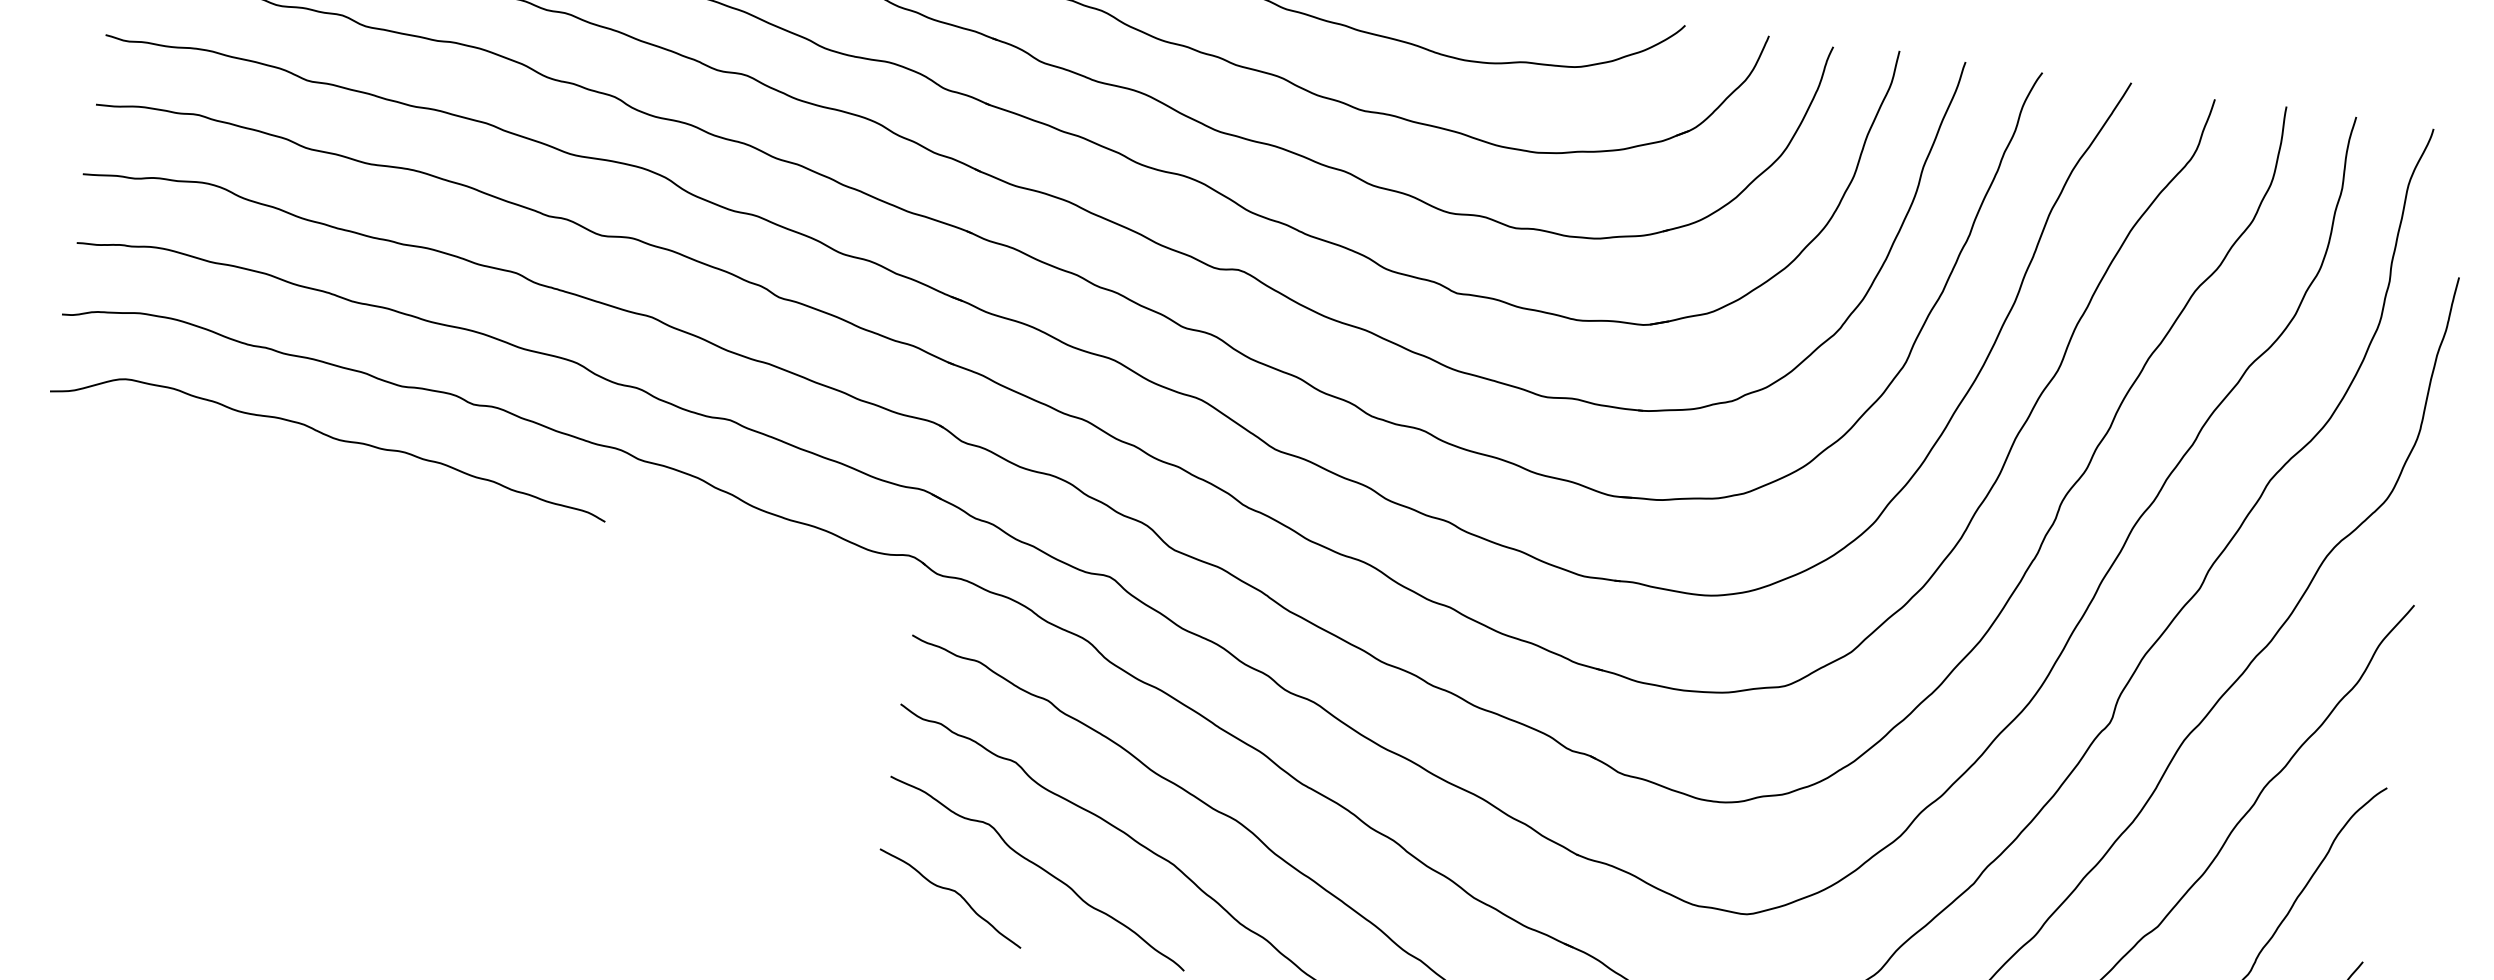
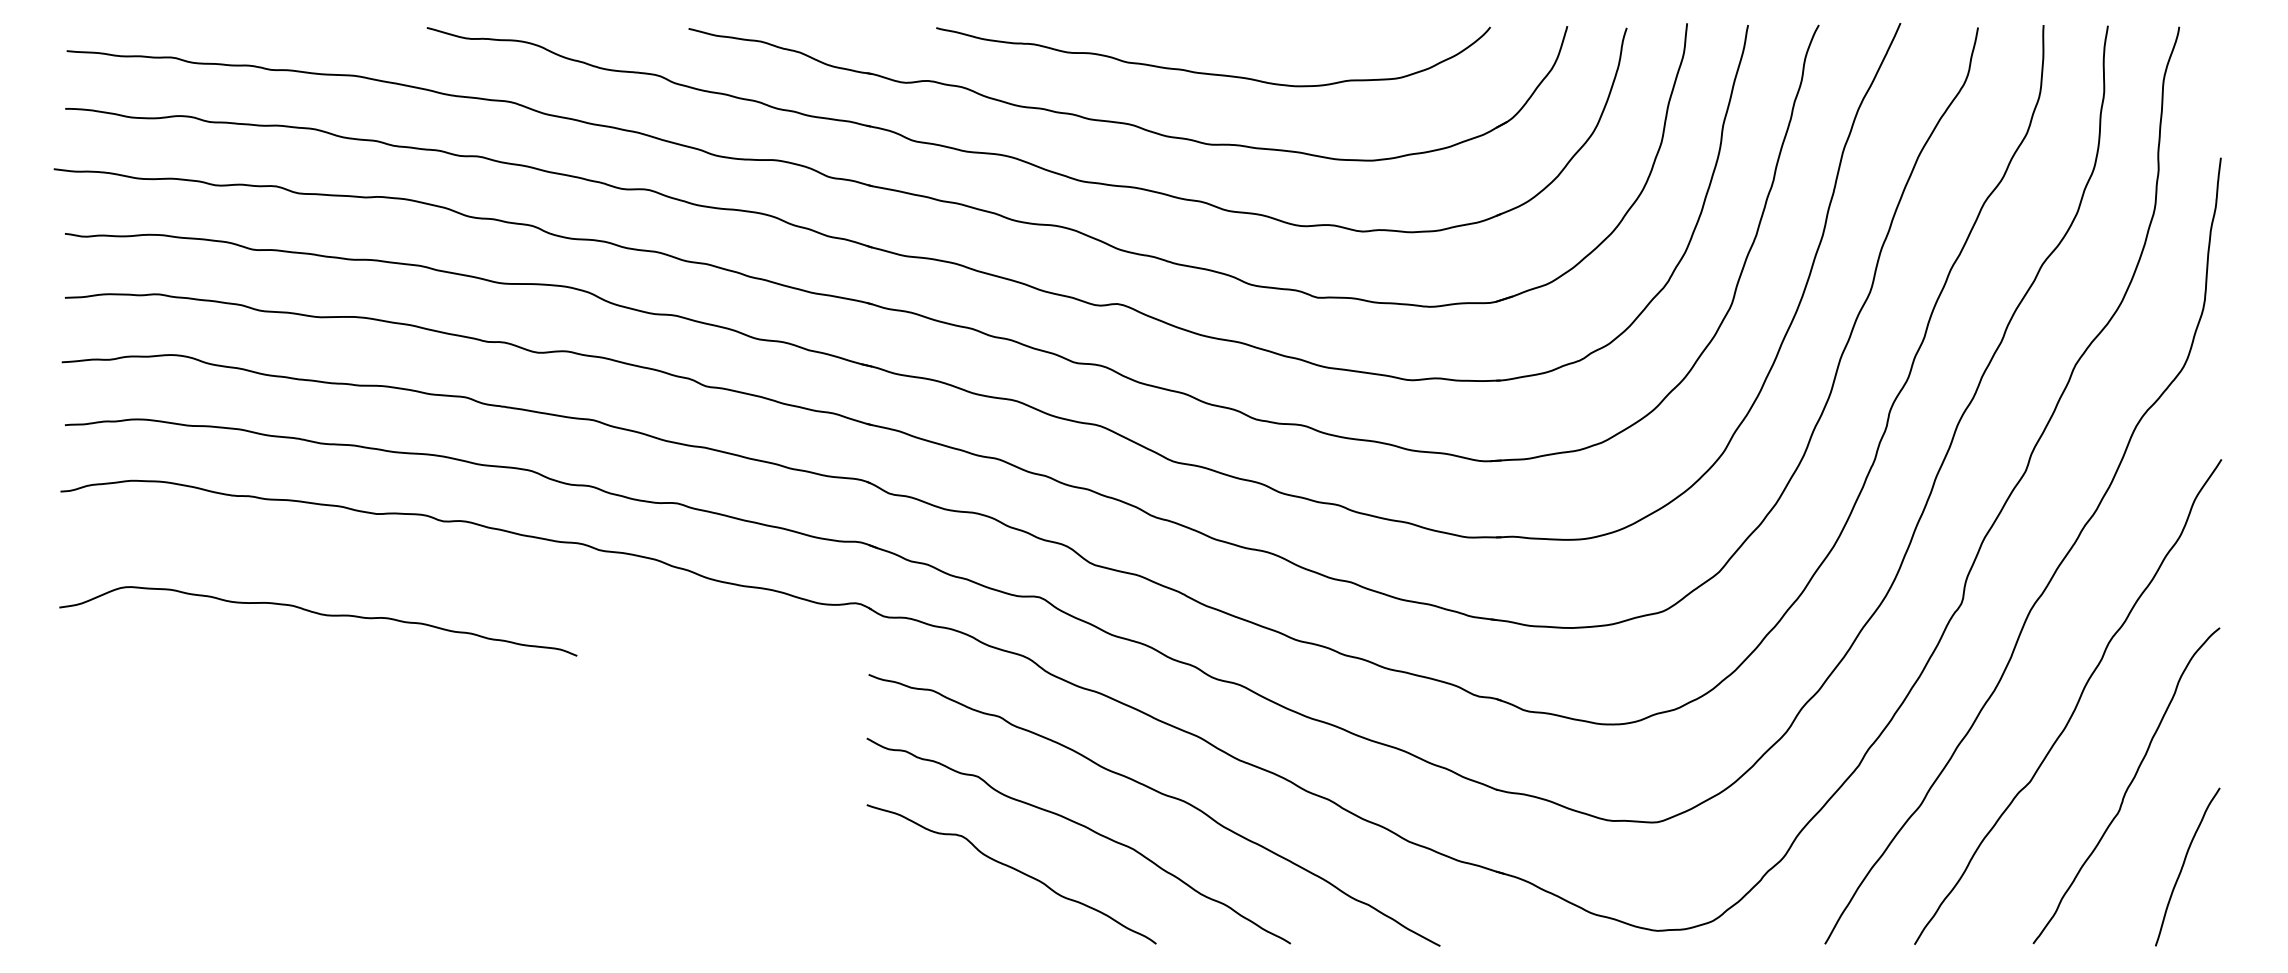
curve: (332, 439) -> (320, 615), moved
curve: (952, 891) -> (937, 901), removed

